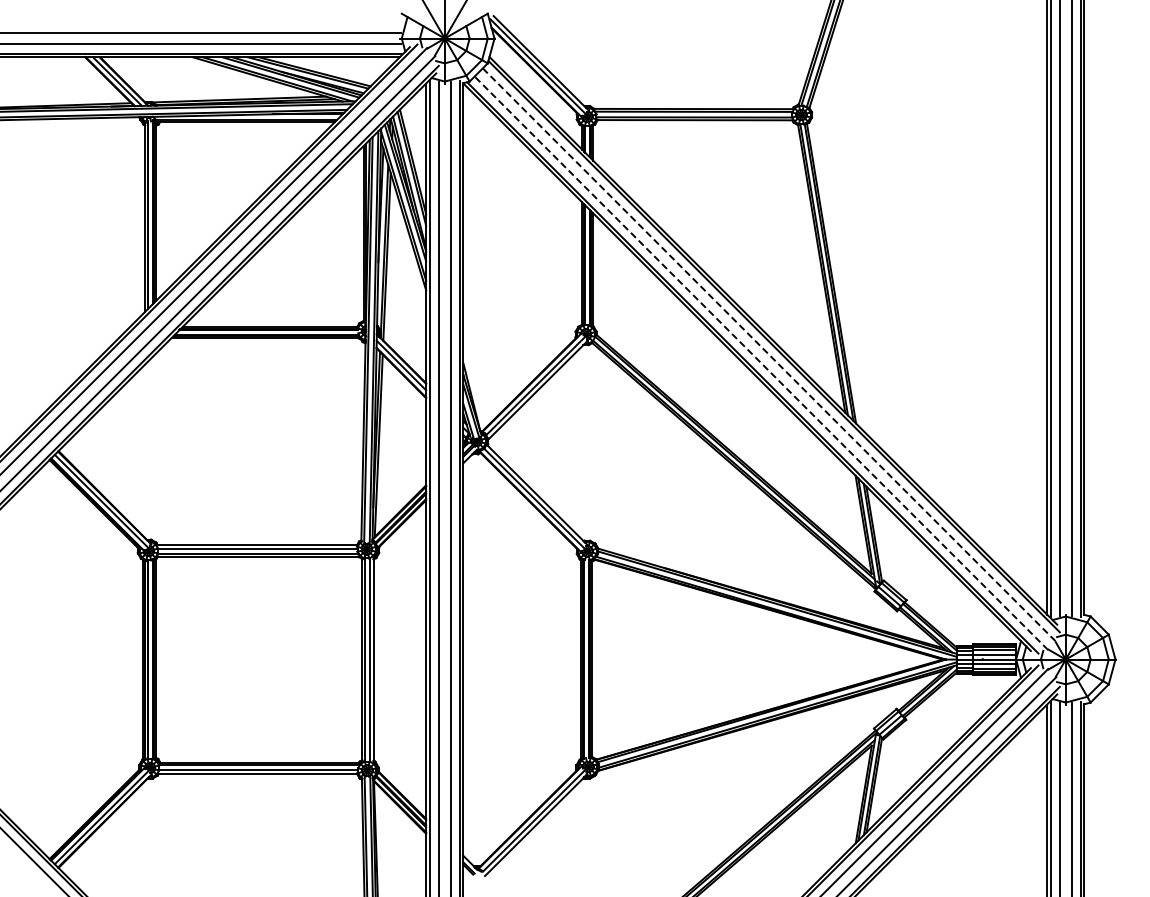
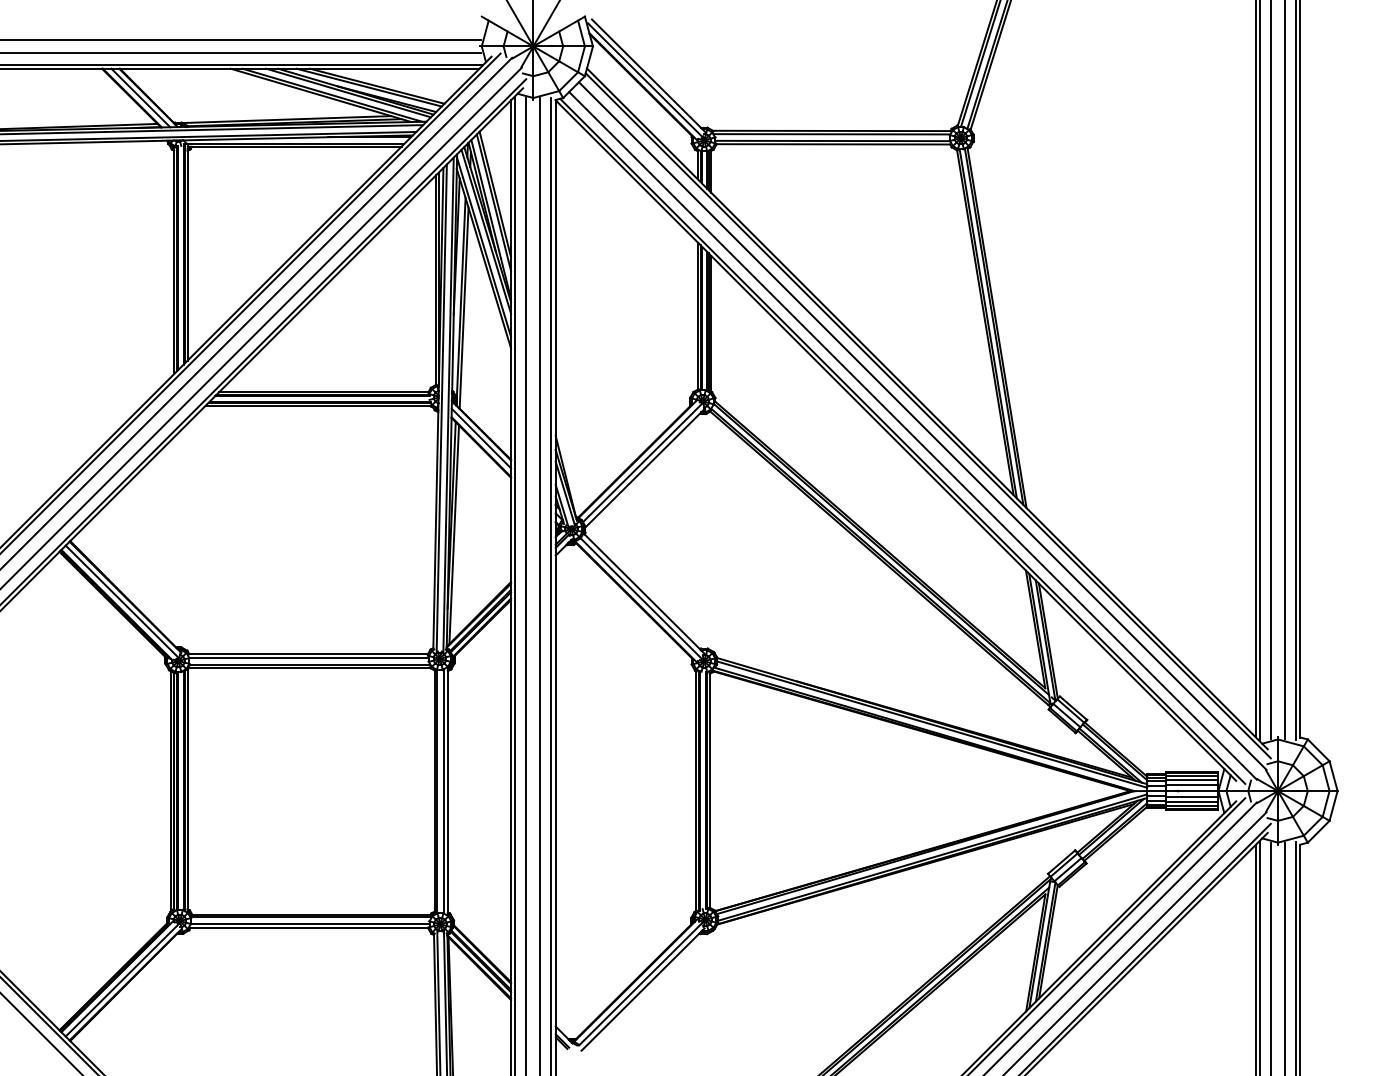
line: (769, 355) -> (922, 426), dashed -> solid
line: (761, 363) -> (913, 436), dashed -> solid

